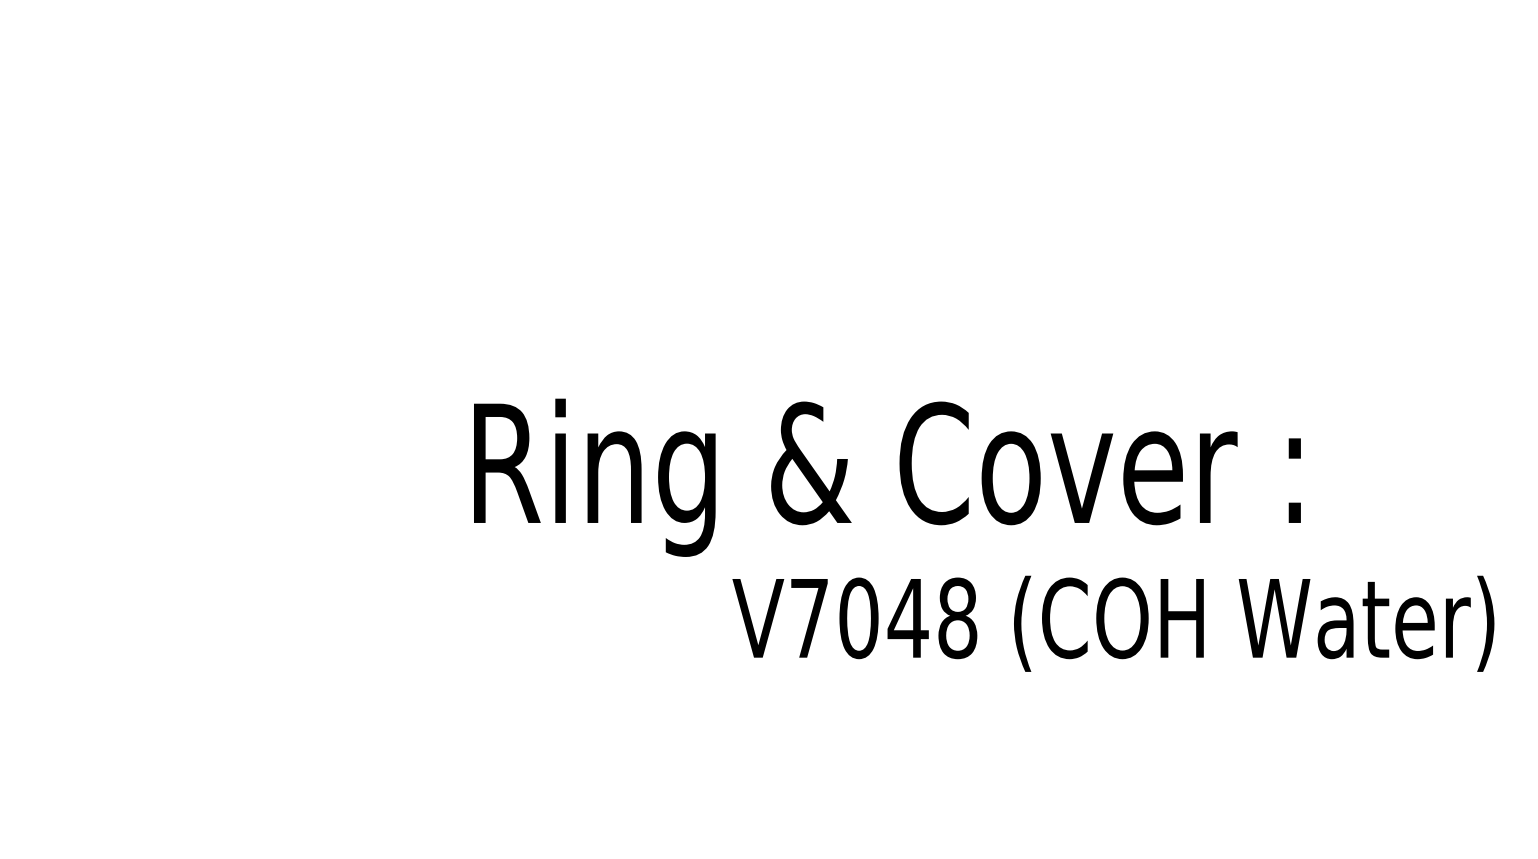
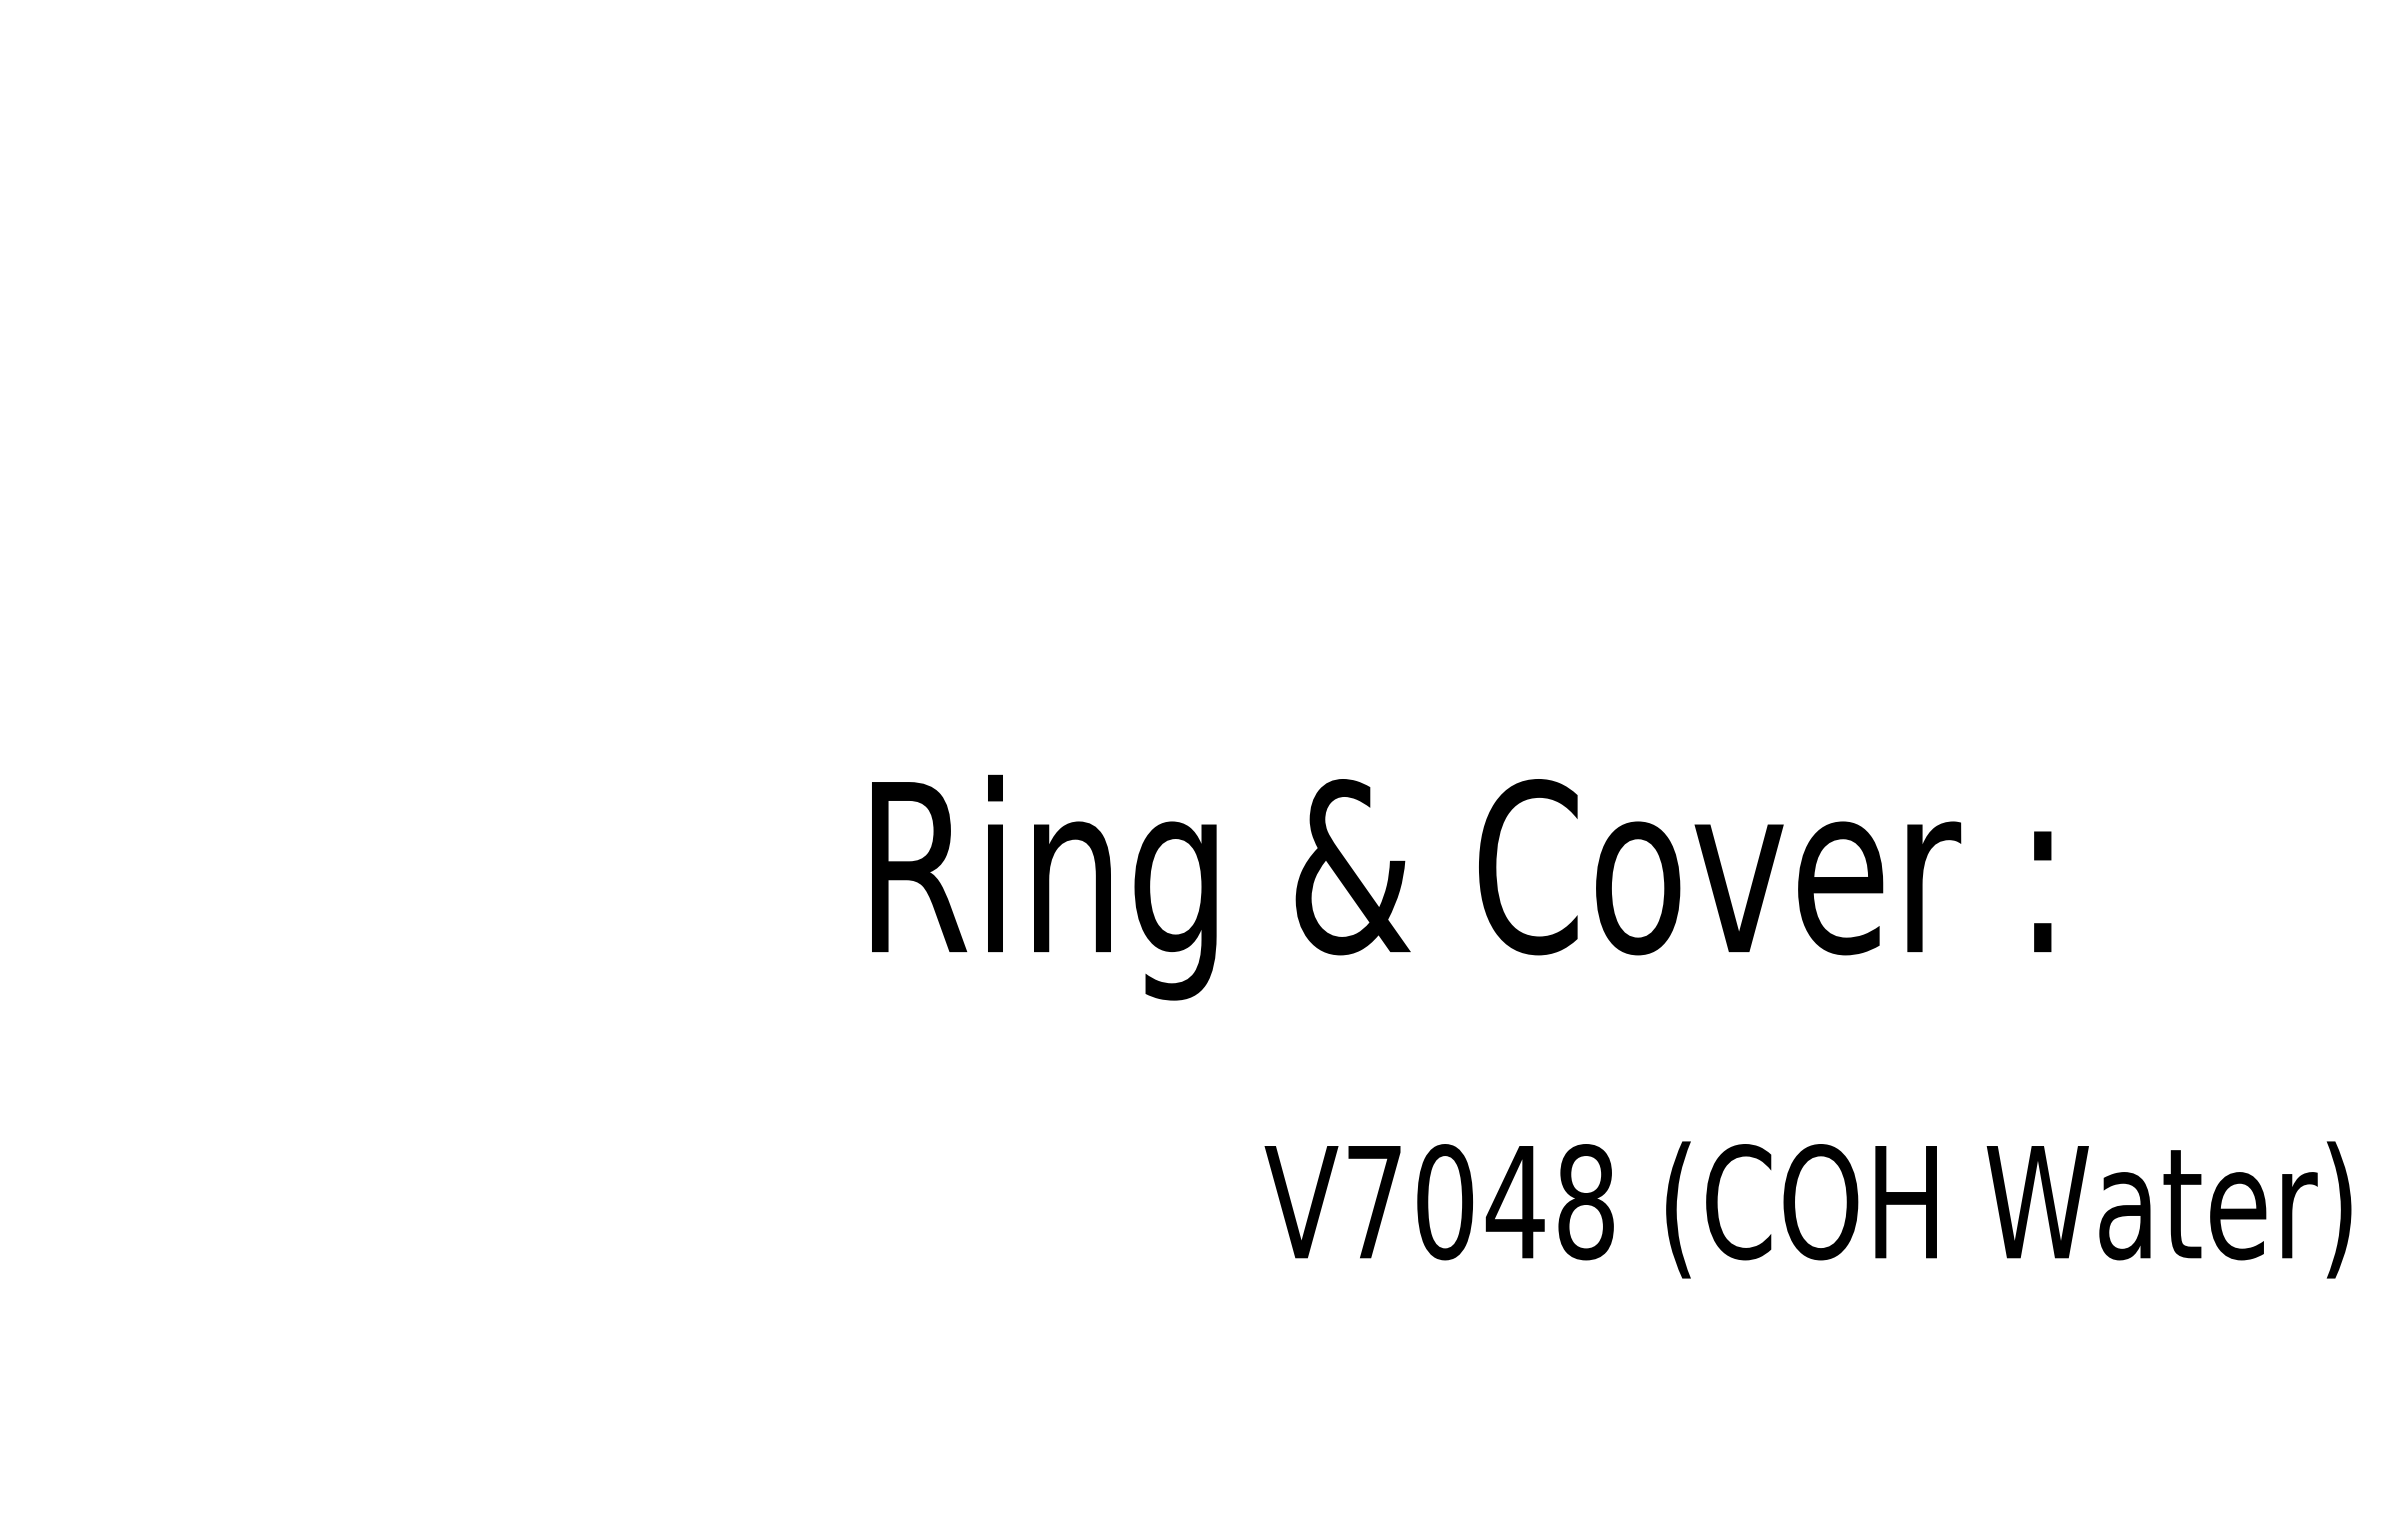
text: (1113, 623) -> (1807, 1209), moved

